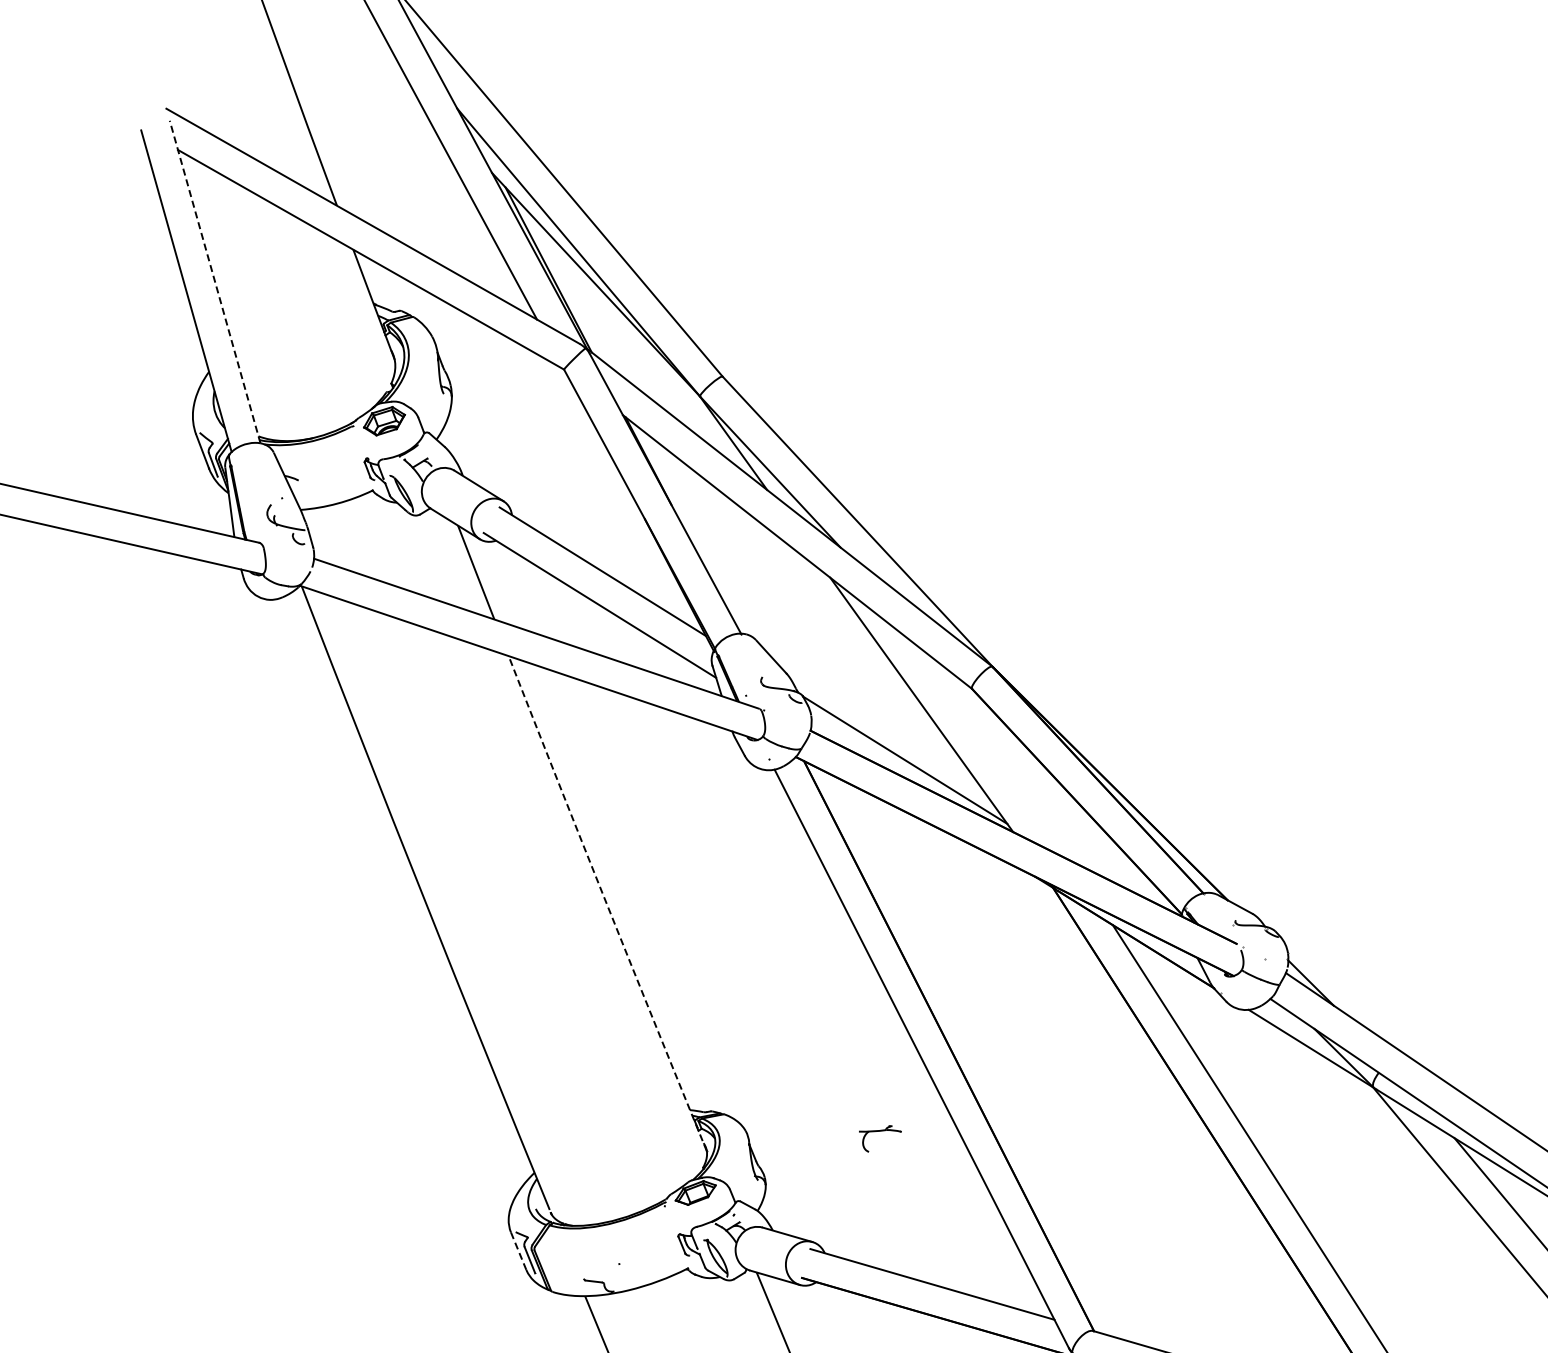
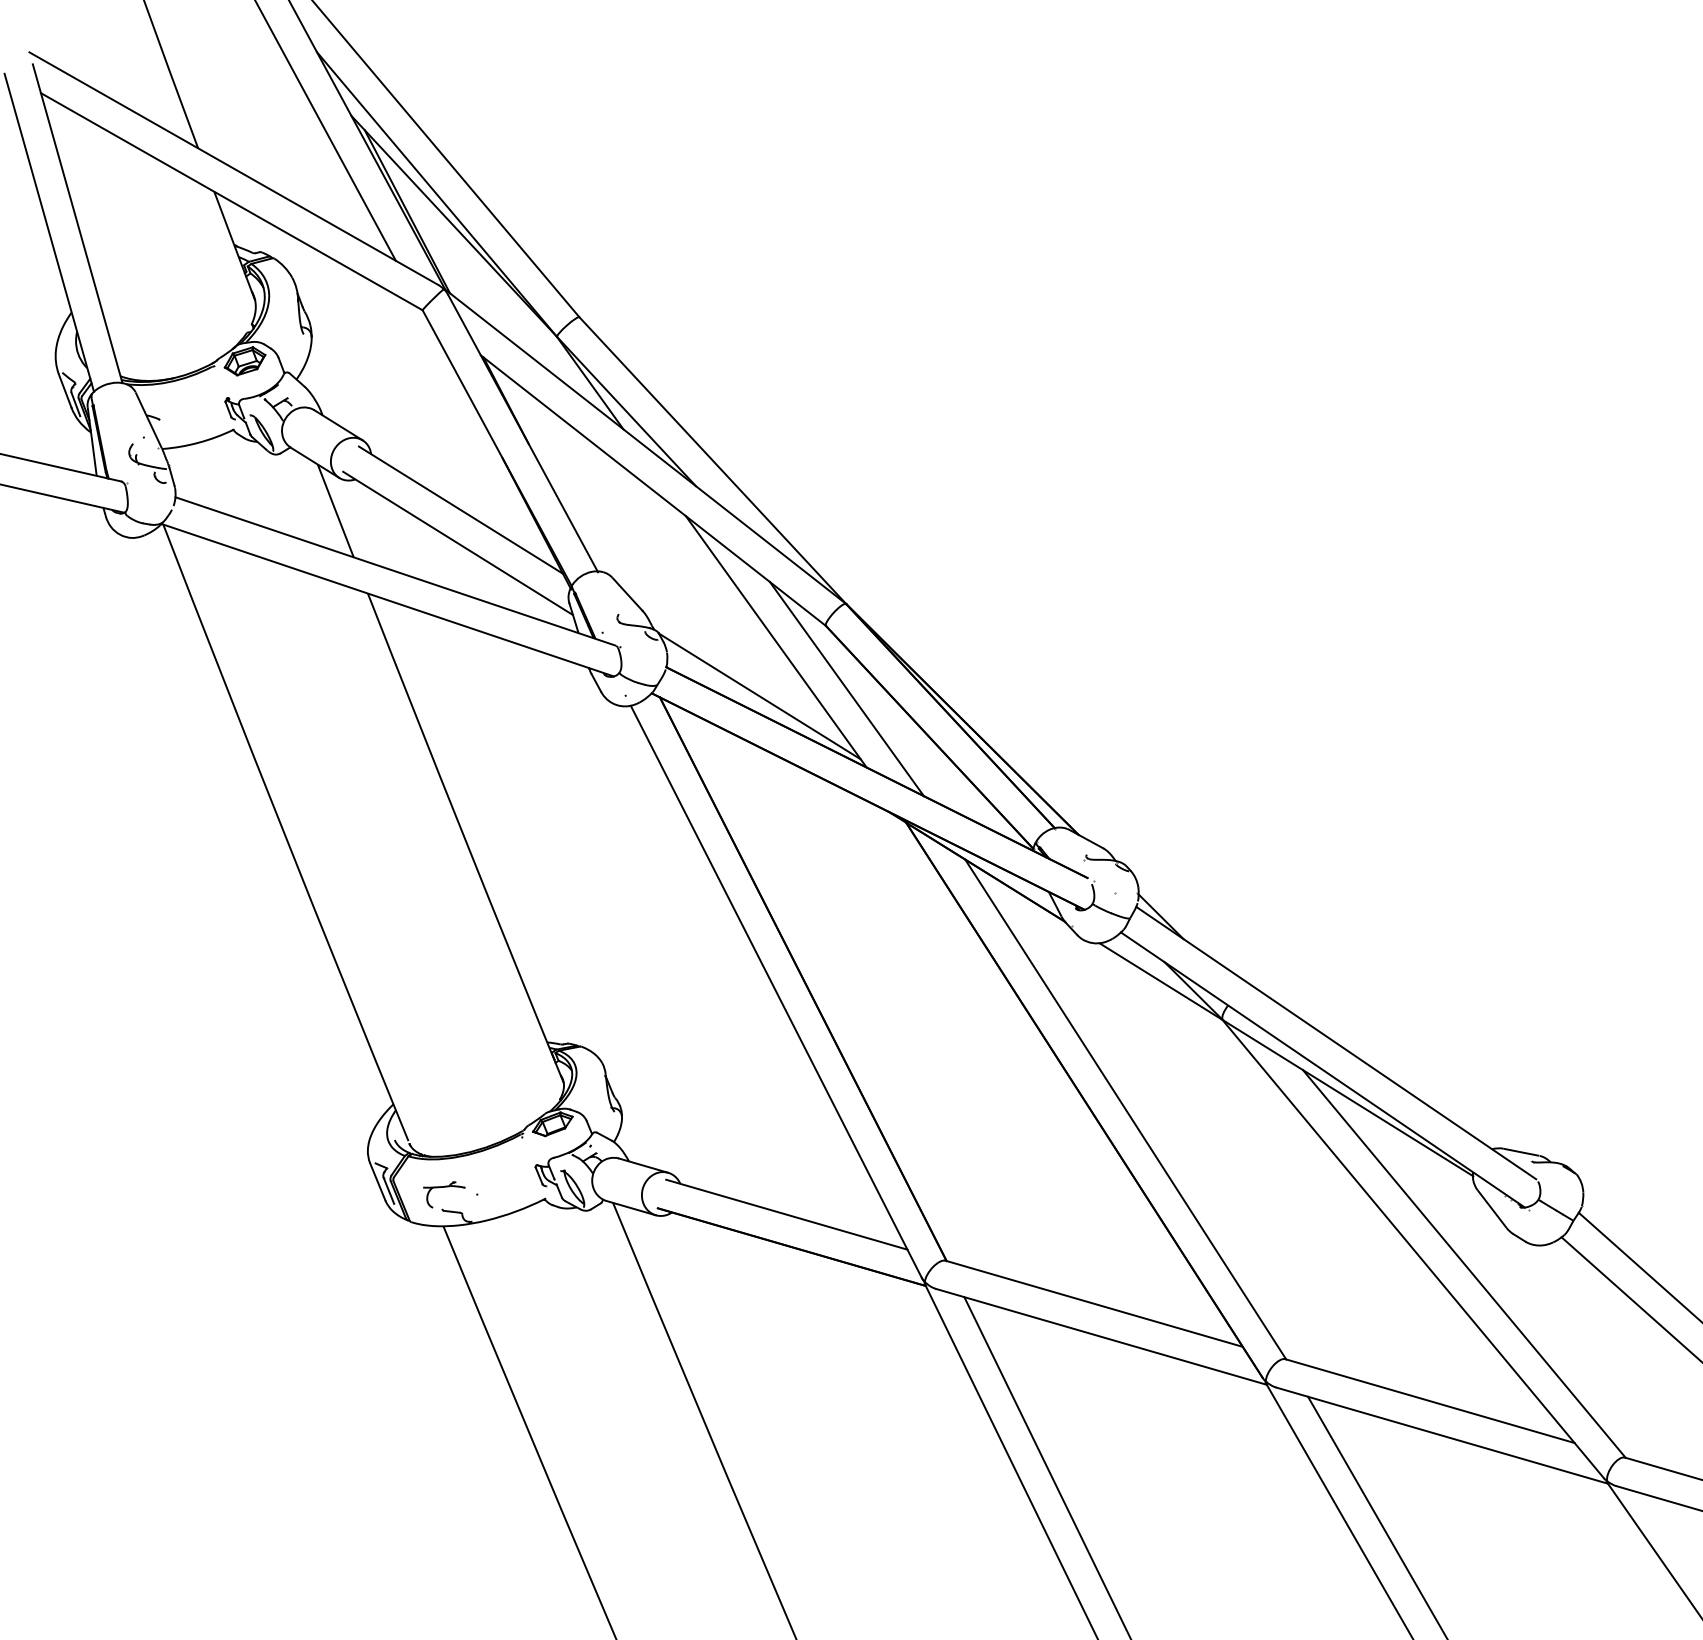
line: (214, 281) -> (77, 223), dashed -> solid
line: (992, 752) -> (846, 688), added
line: (606, 903) -> (464, 838), dashed -> solid
part: (880, 1131) -> (444, 1187), moved
line: (518, 1250) -> (377, 1181), dashed -> solid

